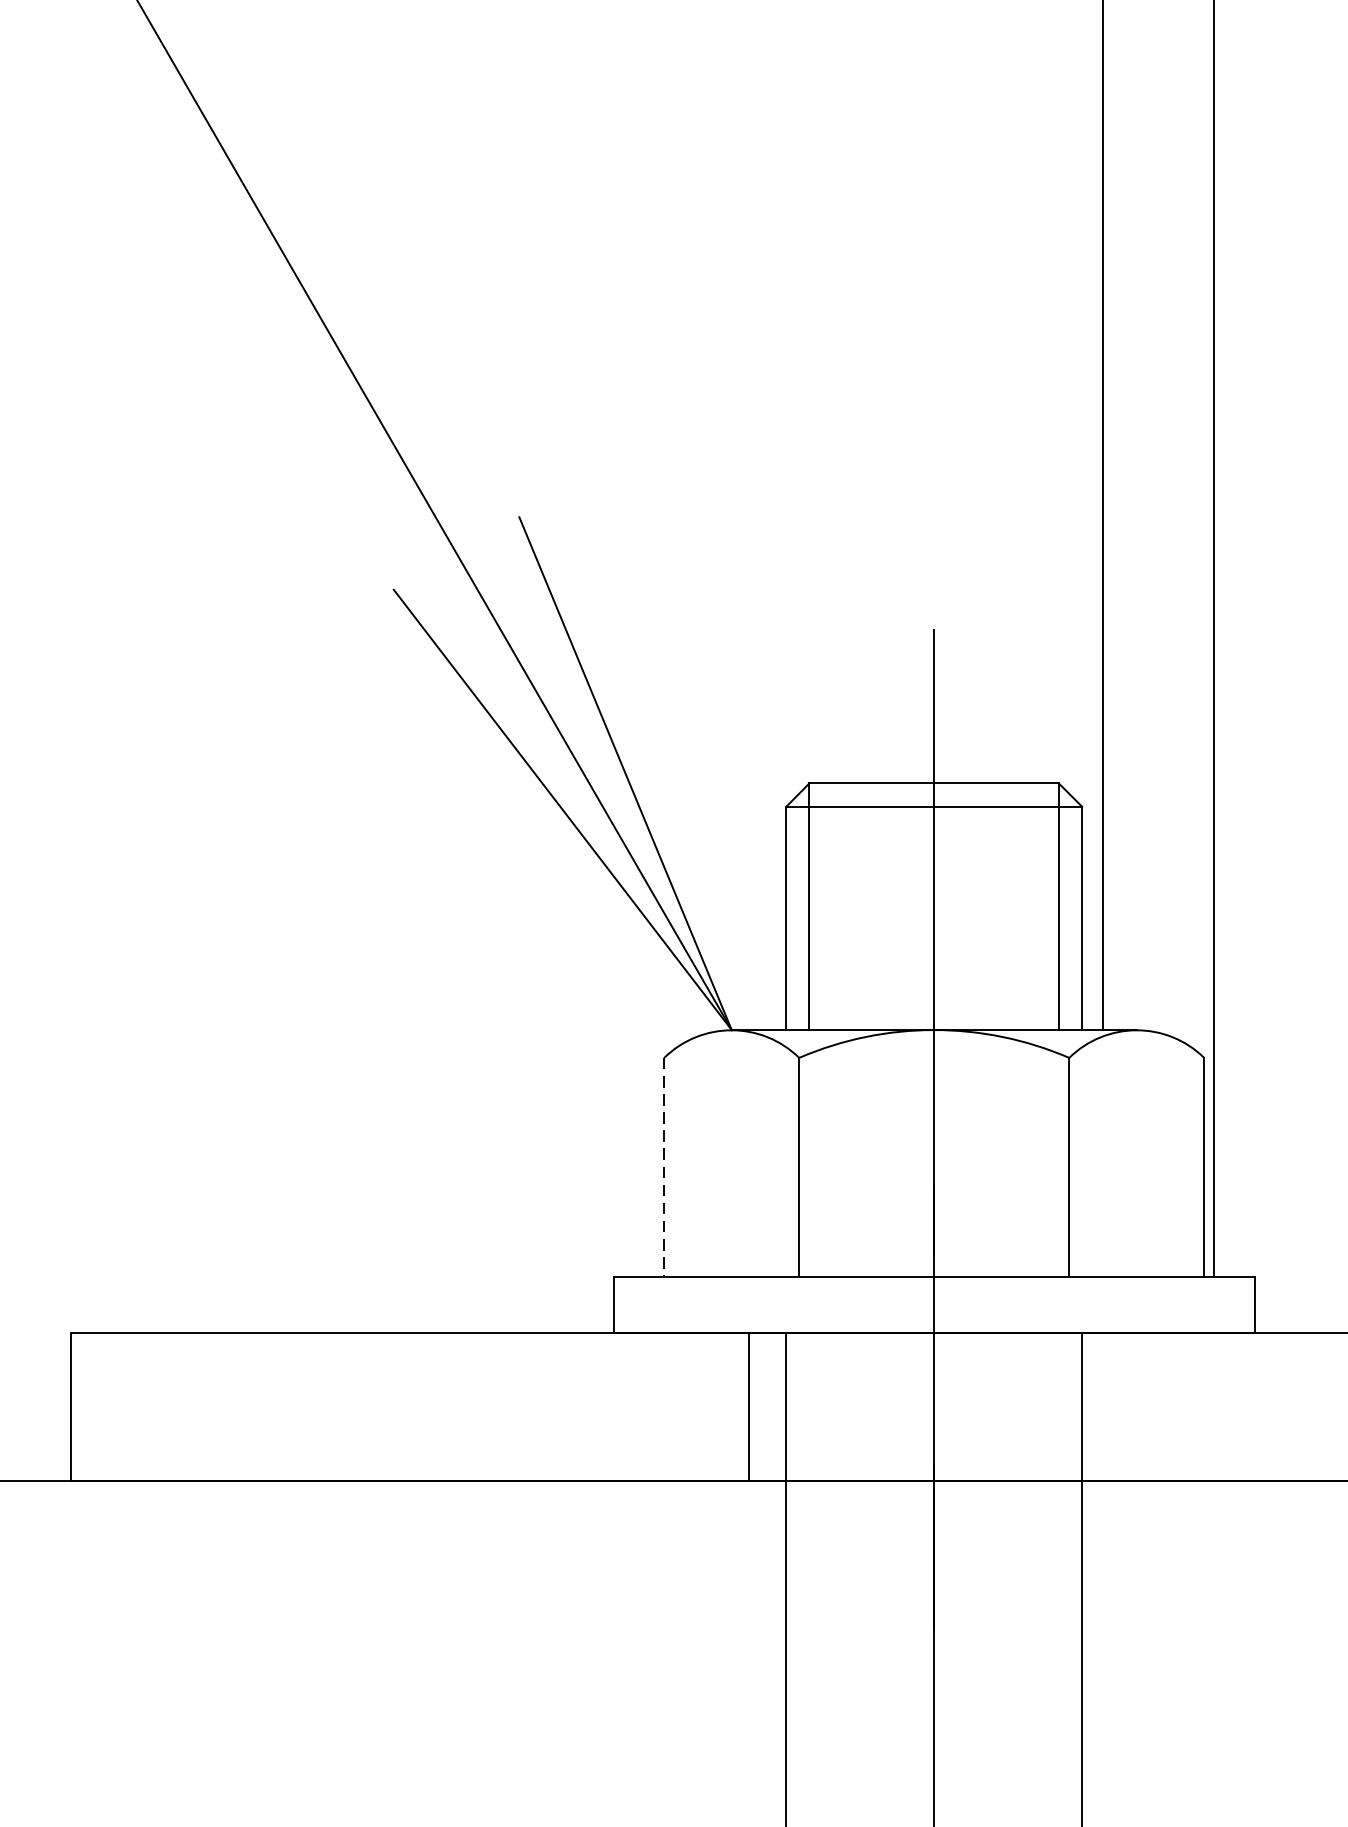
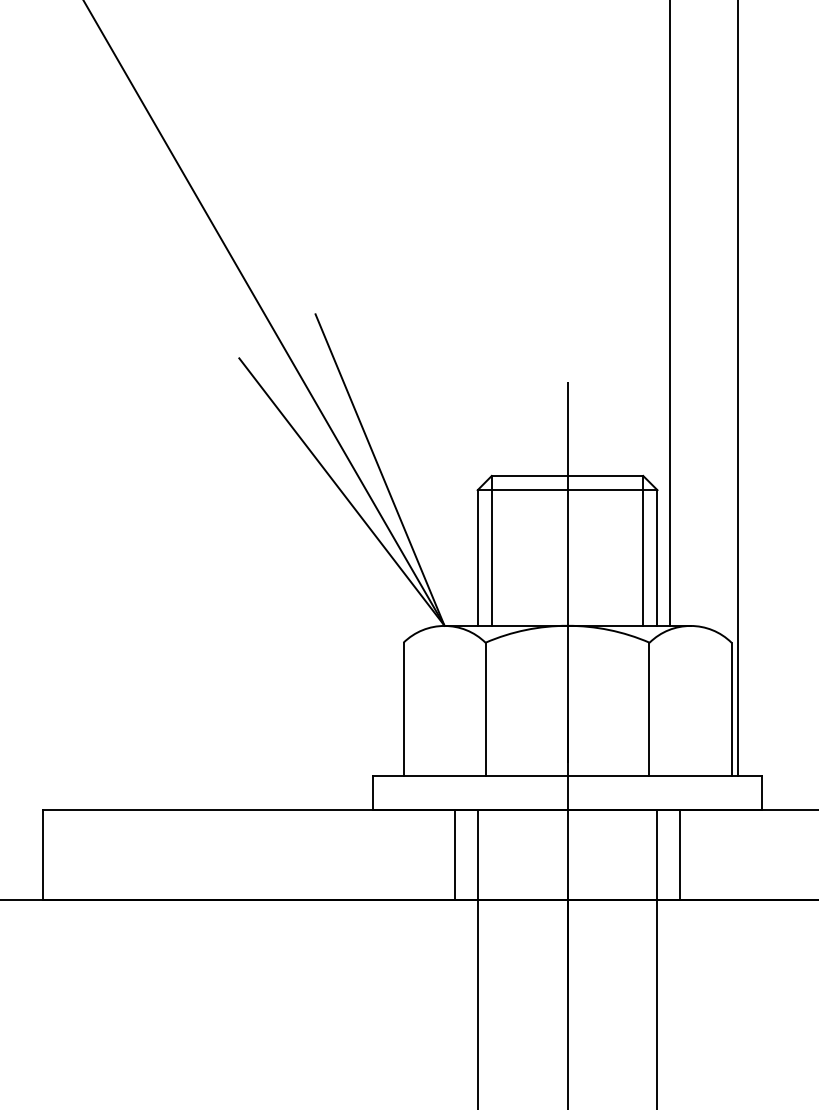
line: (664, 1167) -> (403, 709), dashed -> solid
line: (1118, 1408) -> (679, 855), added

